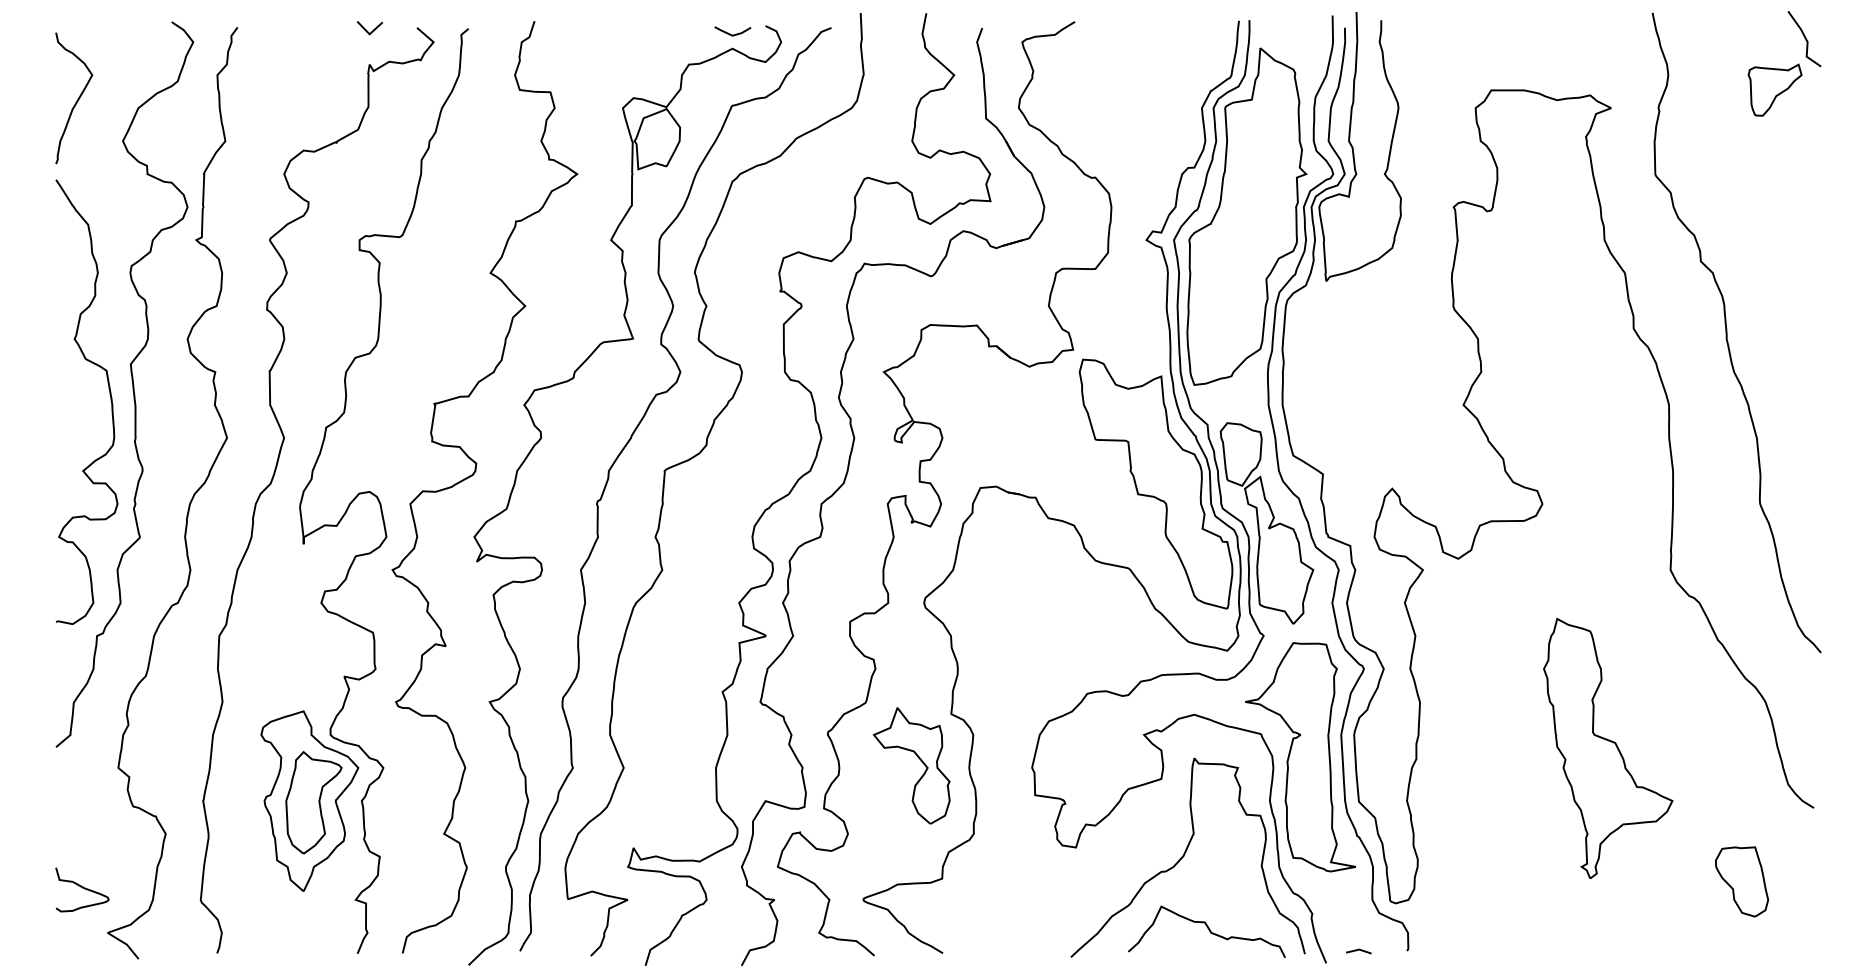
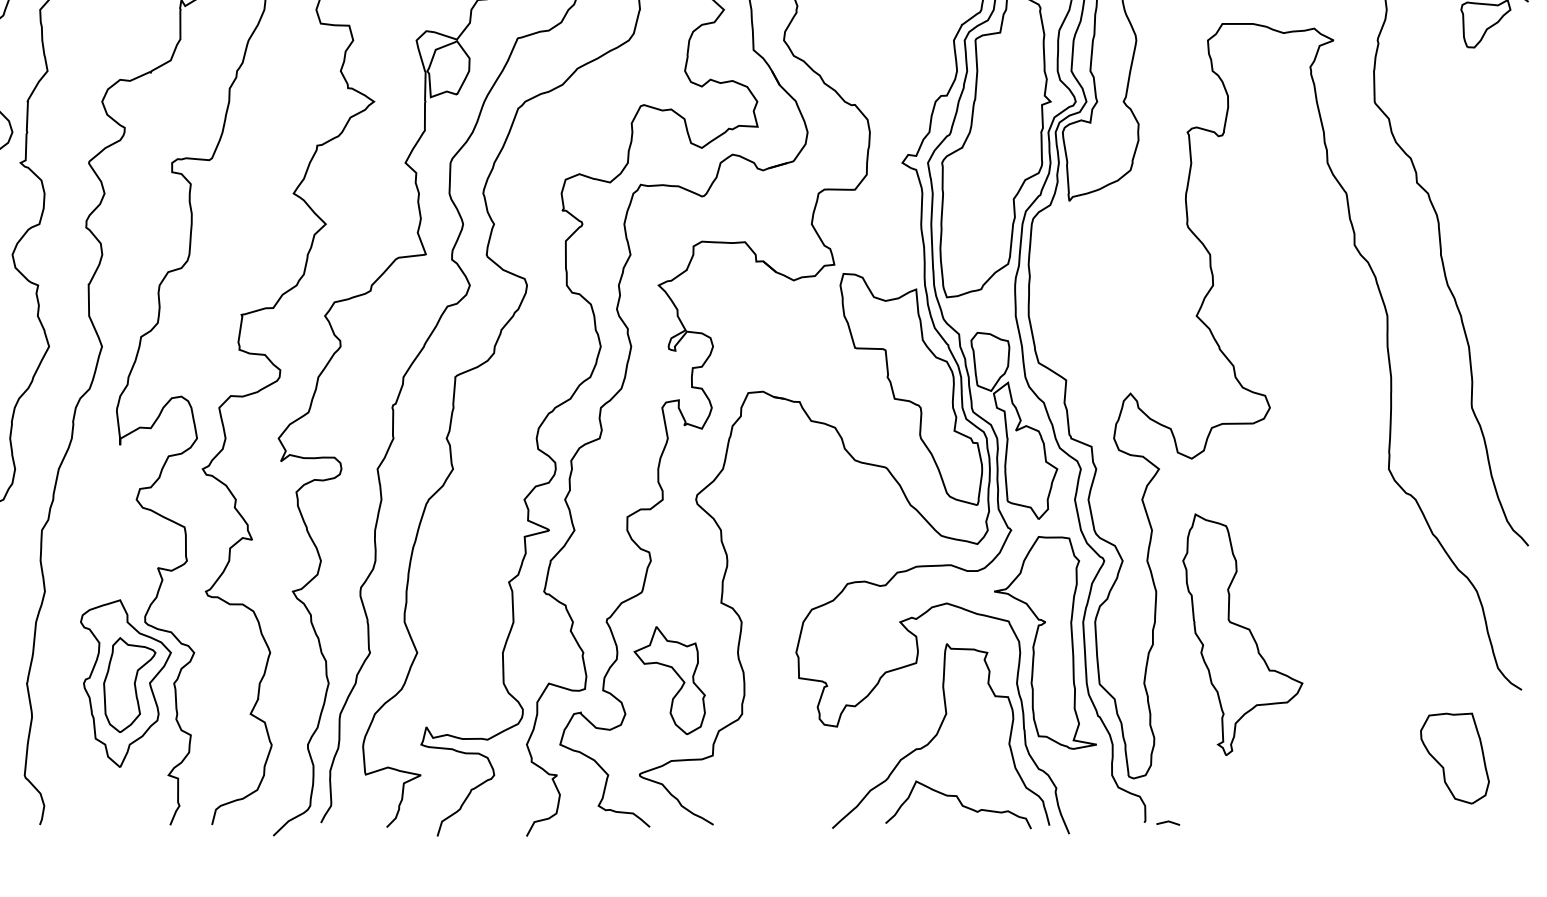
part: (1608, 747) -> (1243, 633), moved
part: (918, 758) -> (676, 673), moved
part: (1742, 881) -> (1455, 758), size x1.4
line: (1358, 950) -> (1167, 822), moved

